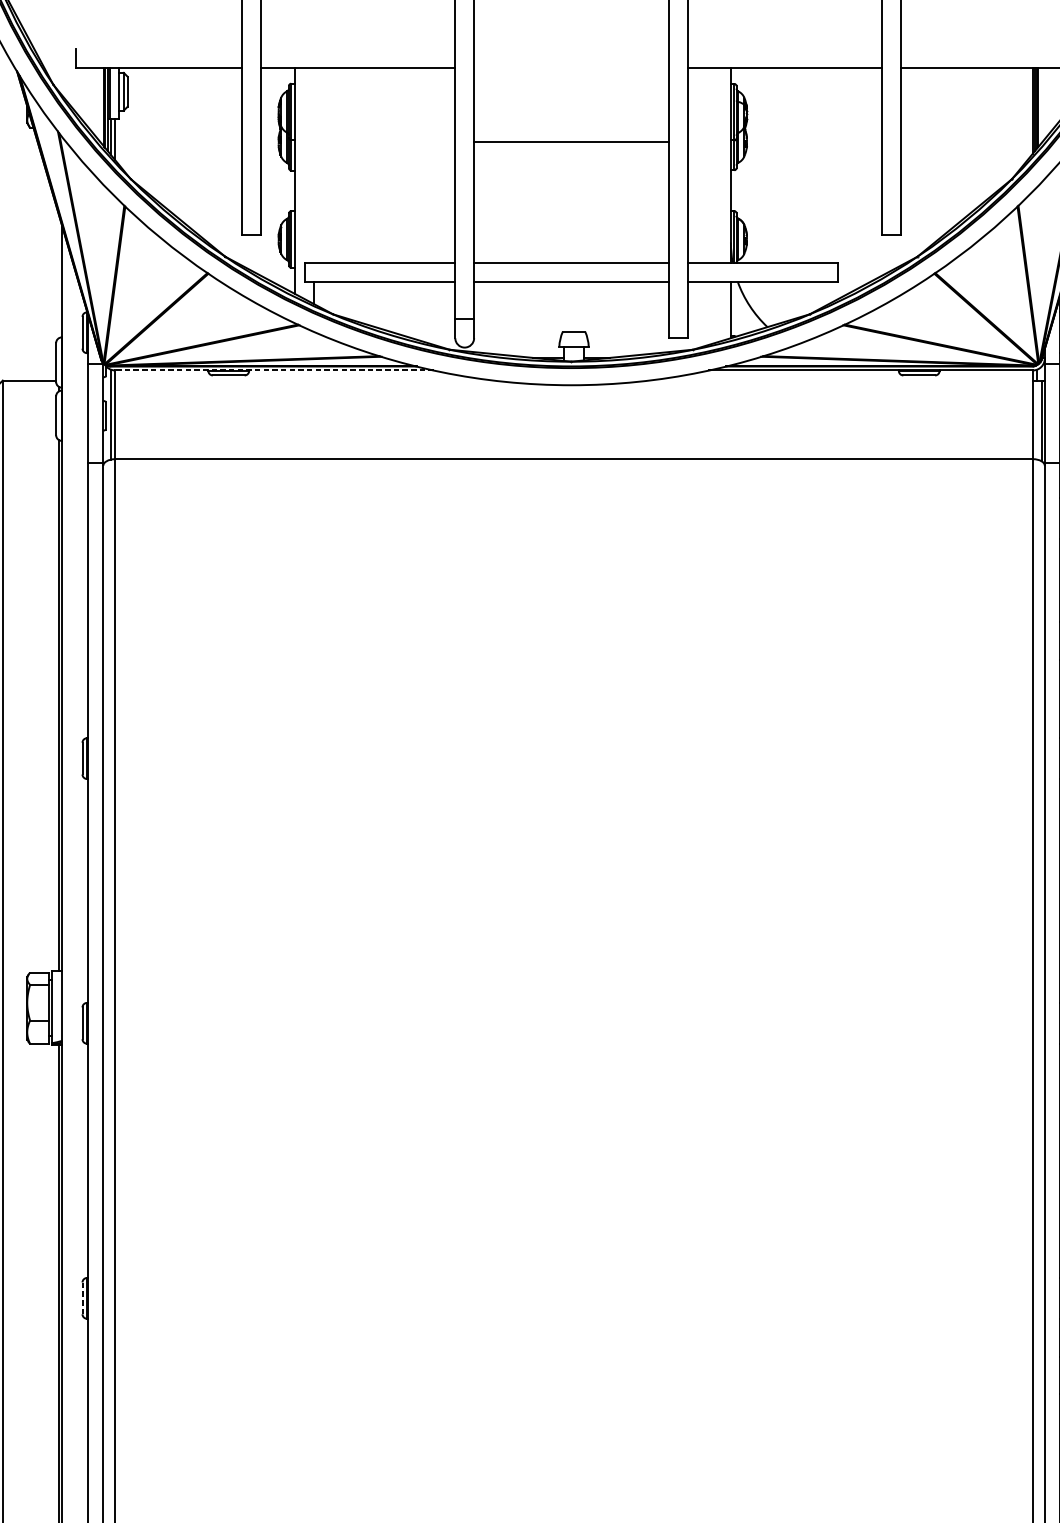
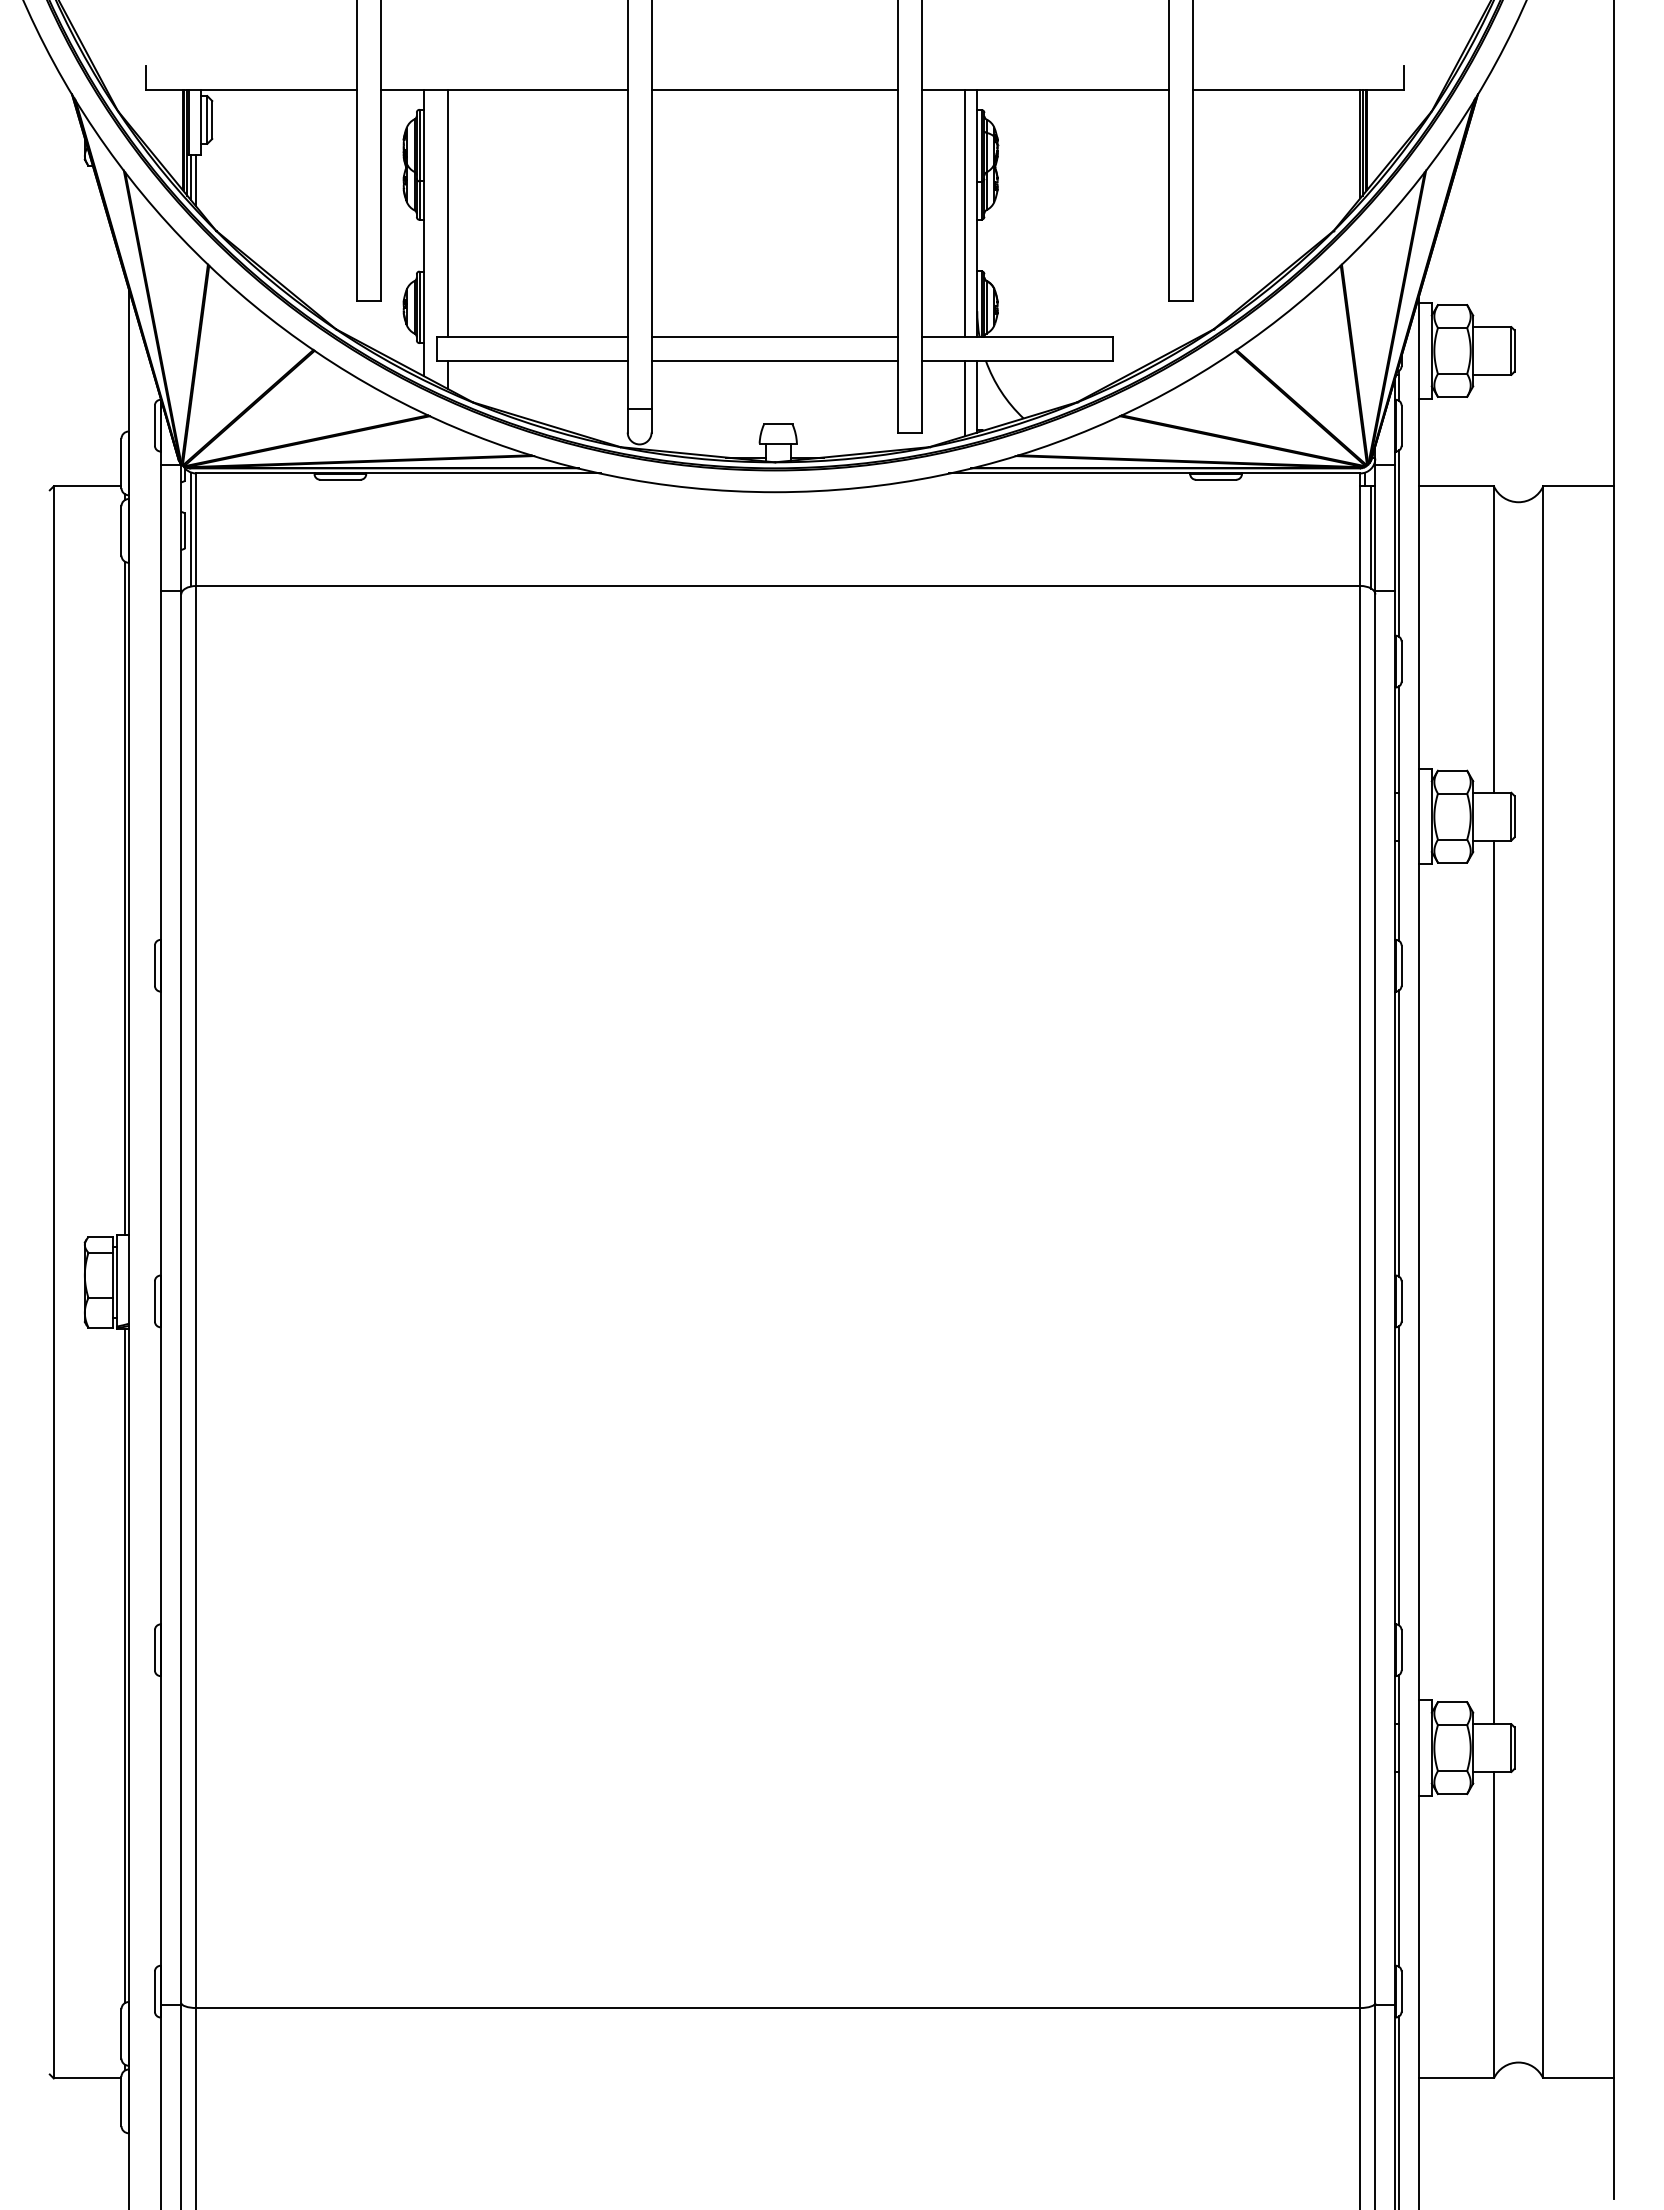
line: (571, 142) -> (774, 90), moved
line: (313, 165) -> (447, 213), added
line: (721, 165) -> (965, 213), added
line: (721, 311) -> (965, 398), added
line: (273, 370) -> (397, 473), dashed -> solid
line: (82, 1297) -> (154, 1649), dashed -> solid

